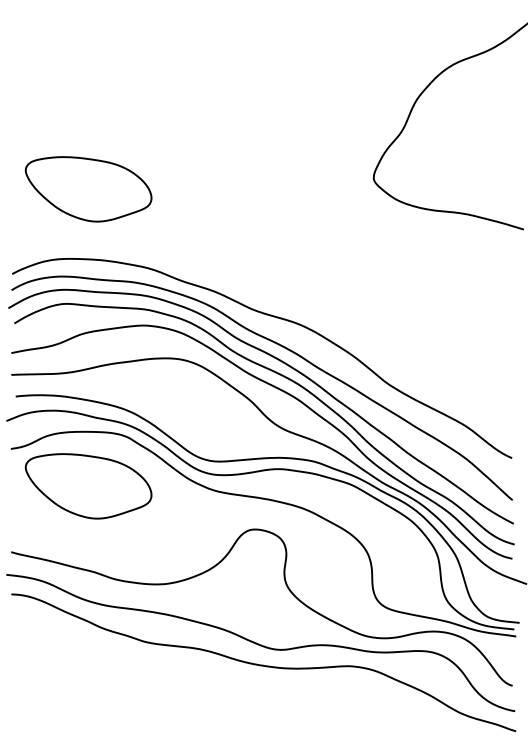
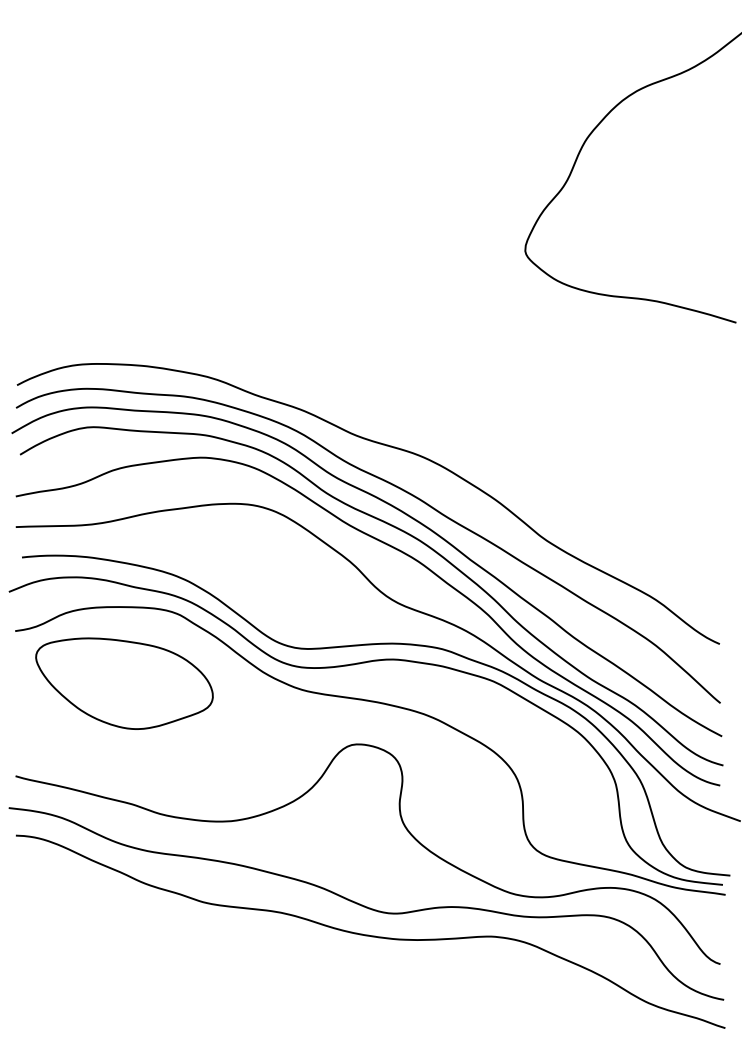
part: (88, 189) -> (124, 266), removed

